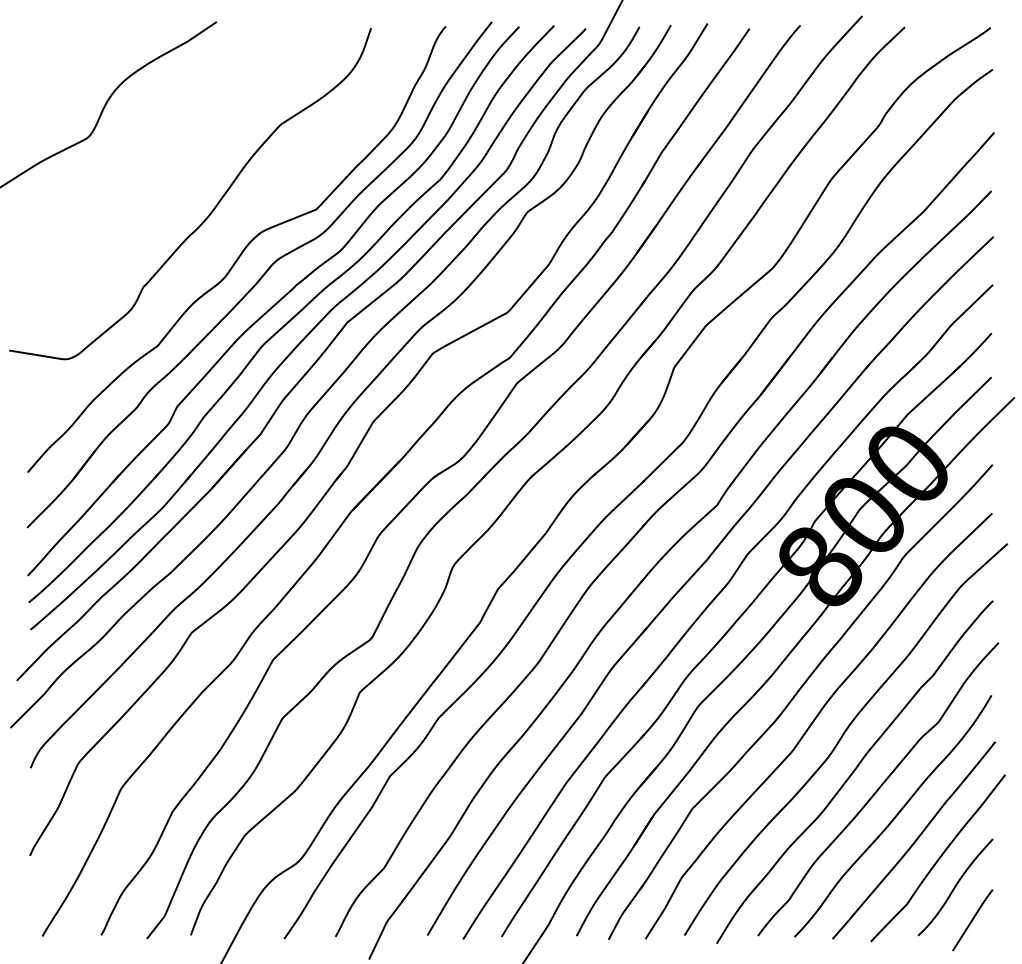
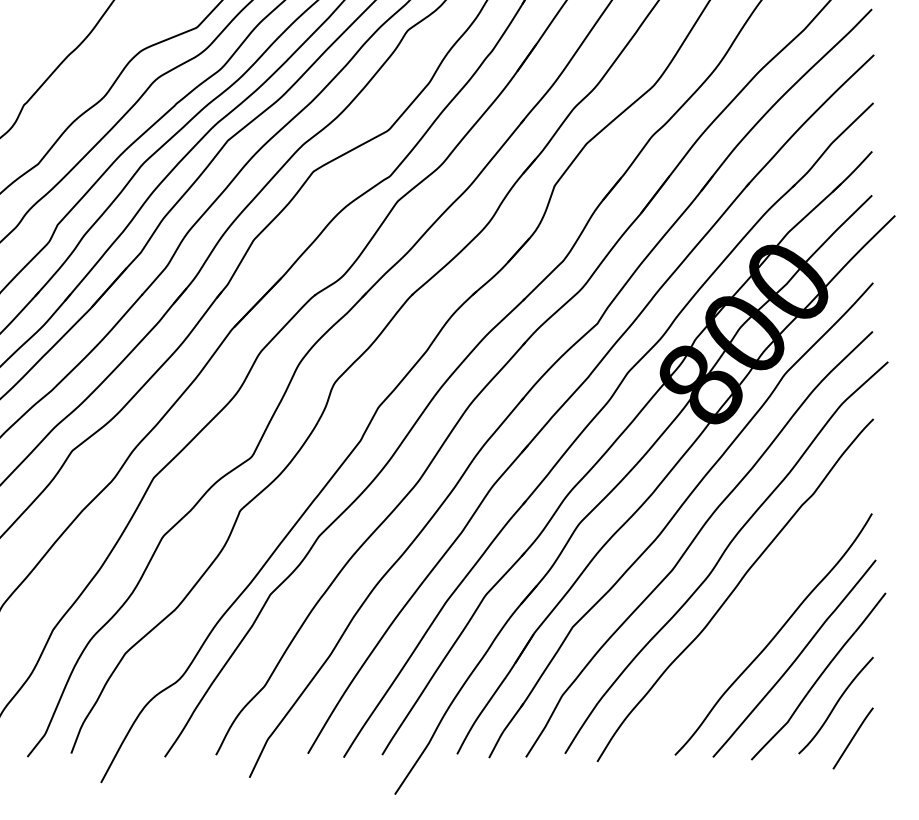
curve: (878, 789) -> (758, 607), removed

